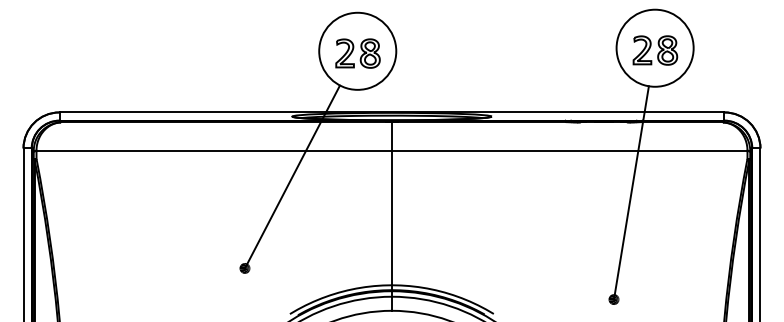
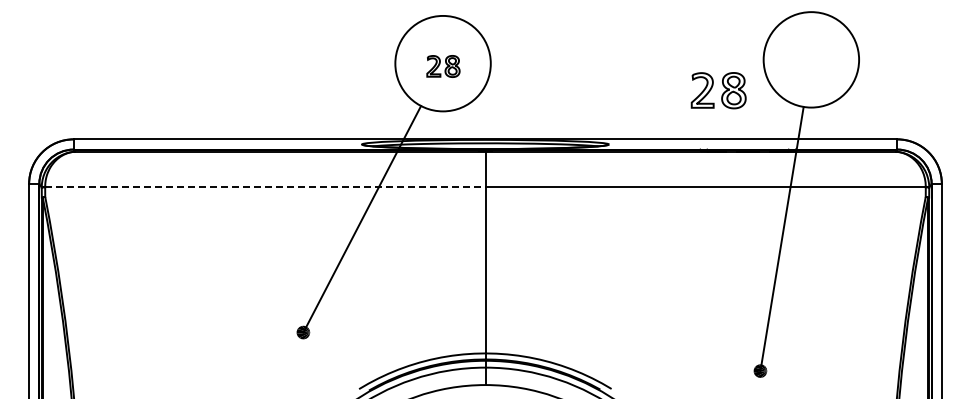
part: (655, 50) -> (718, 90), moved
part: (358, 53) -> (443, 66), size x0.6
line: (214, 151) -> (265, 187), solid -> dashed

